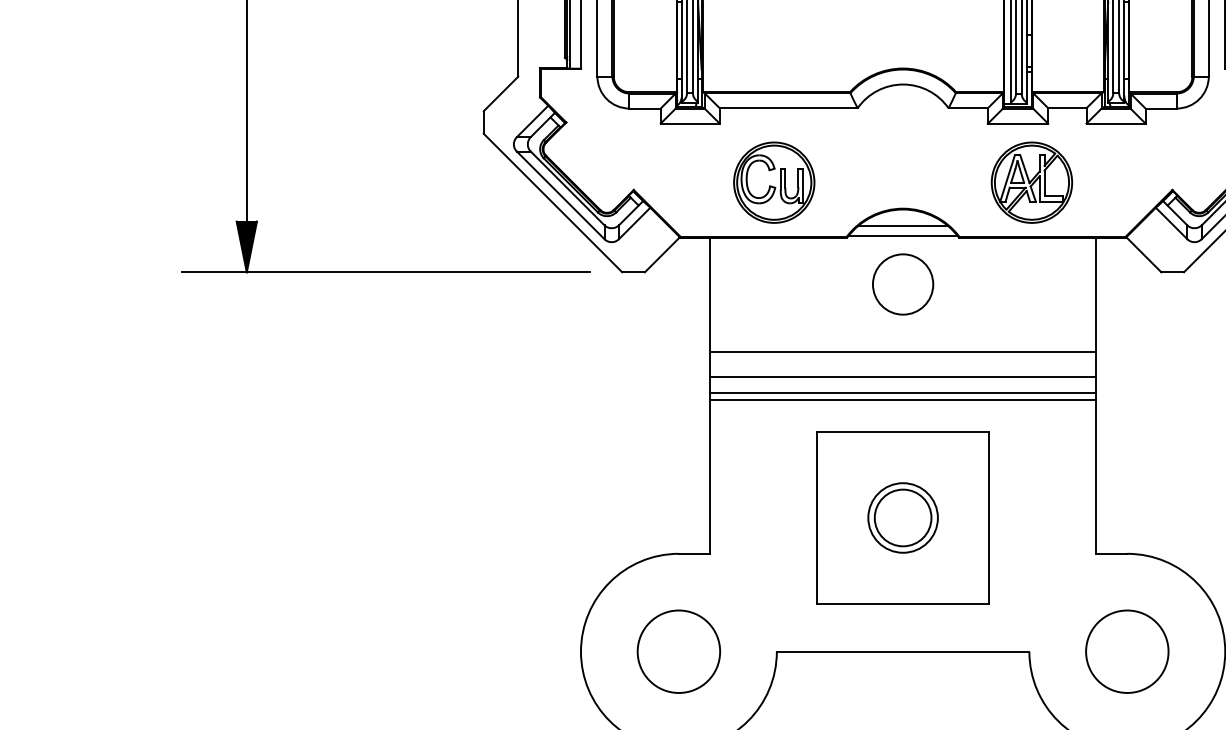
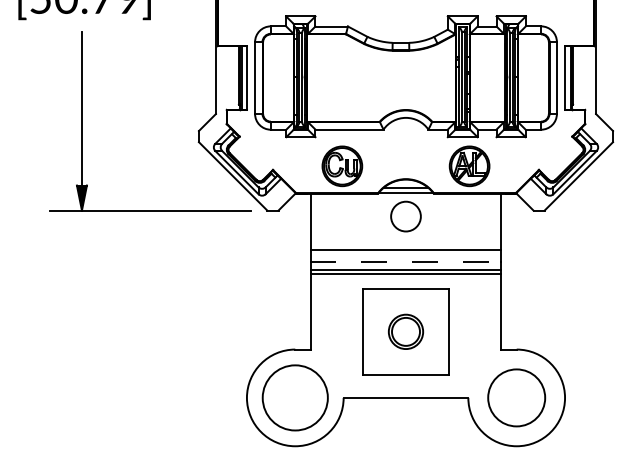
line: (904, 377) -> (406, 262), solid -> dashed
circle: (677, 650) -> (294, 397), size x1.6
circle: (1126, 650) -> (516, 397), size x1.4

